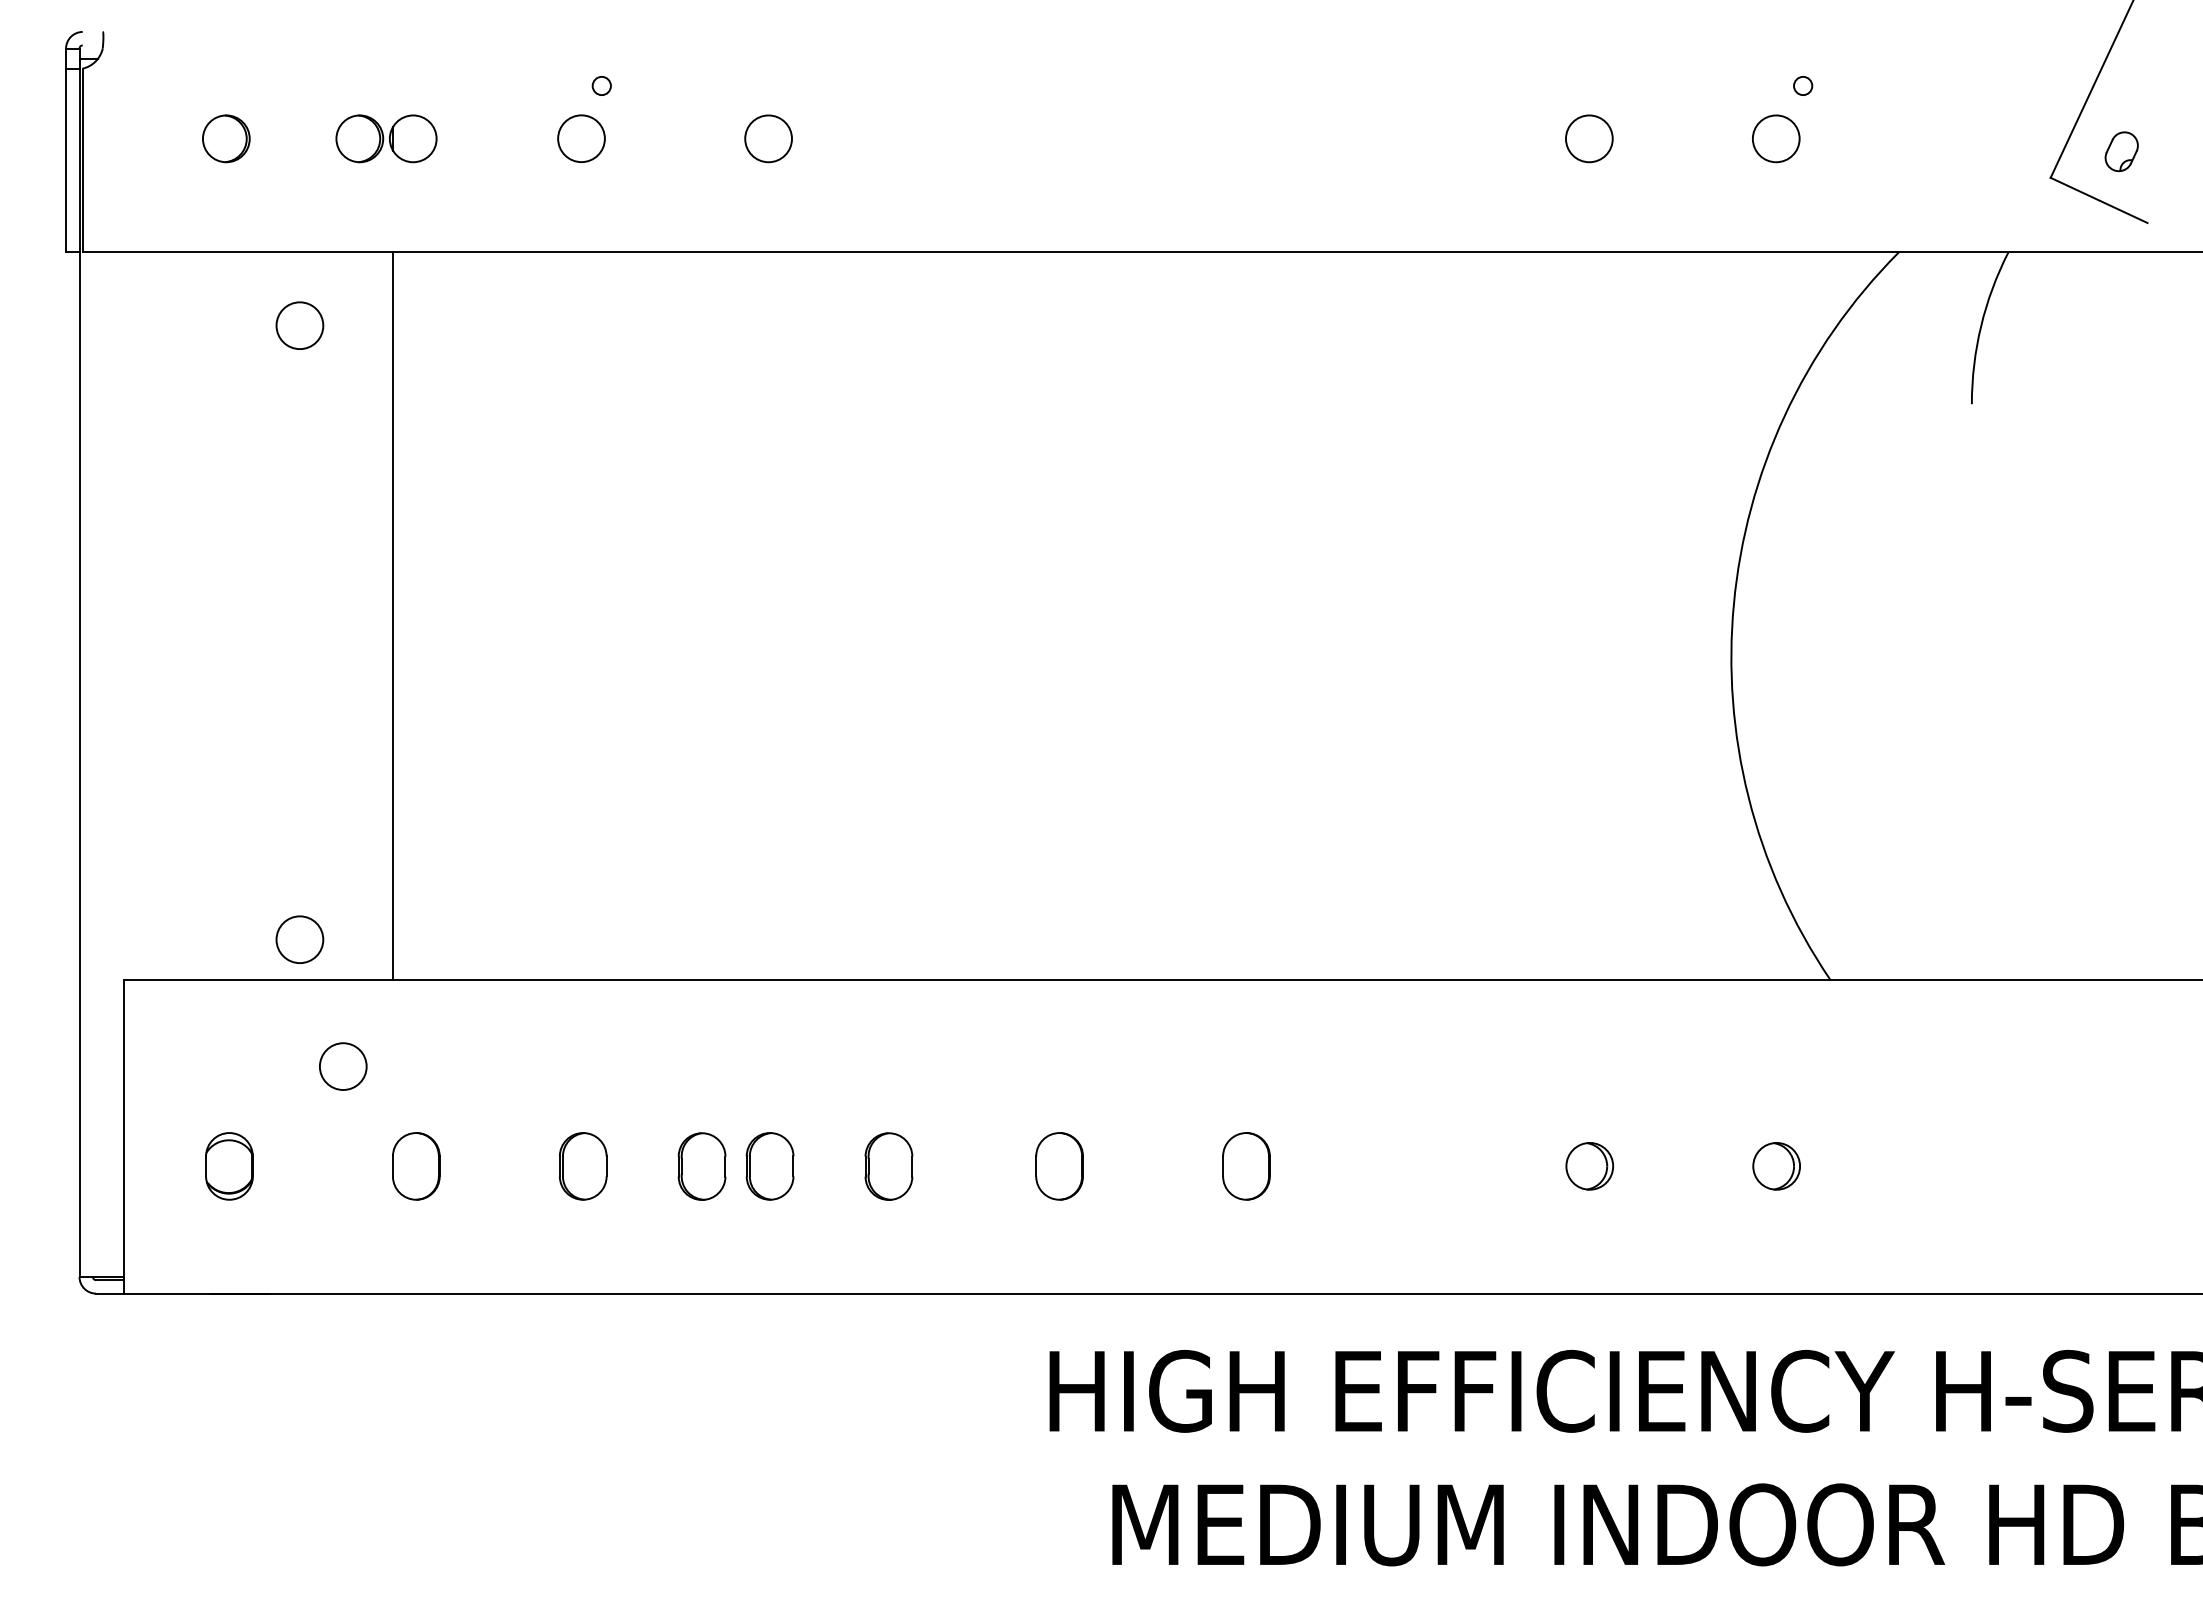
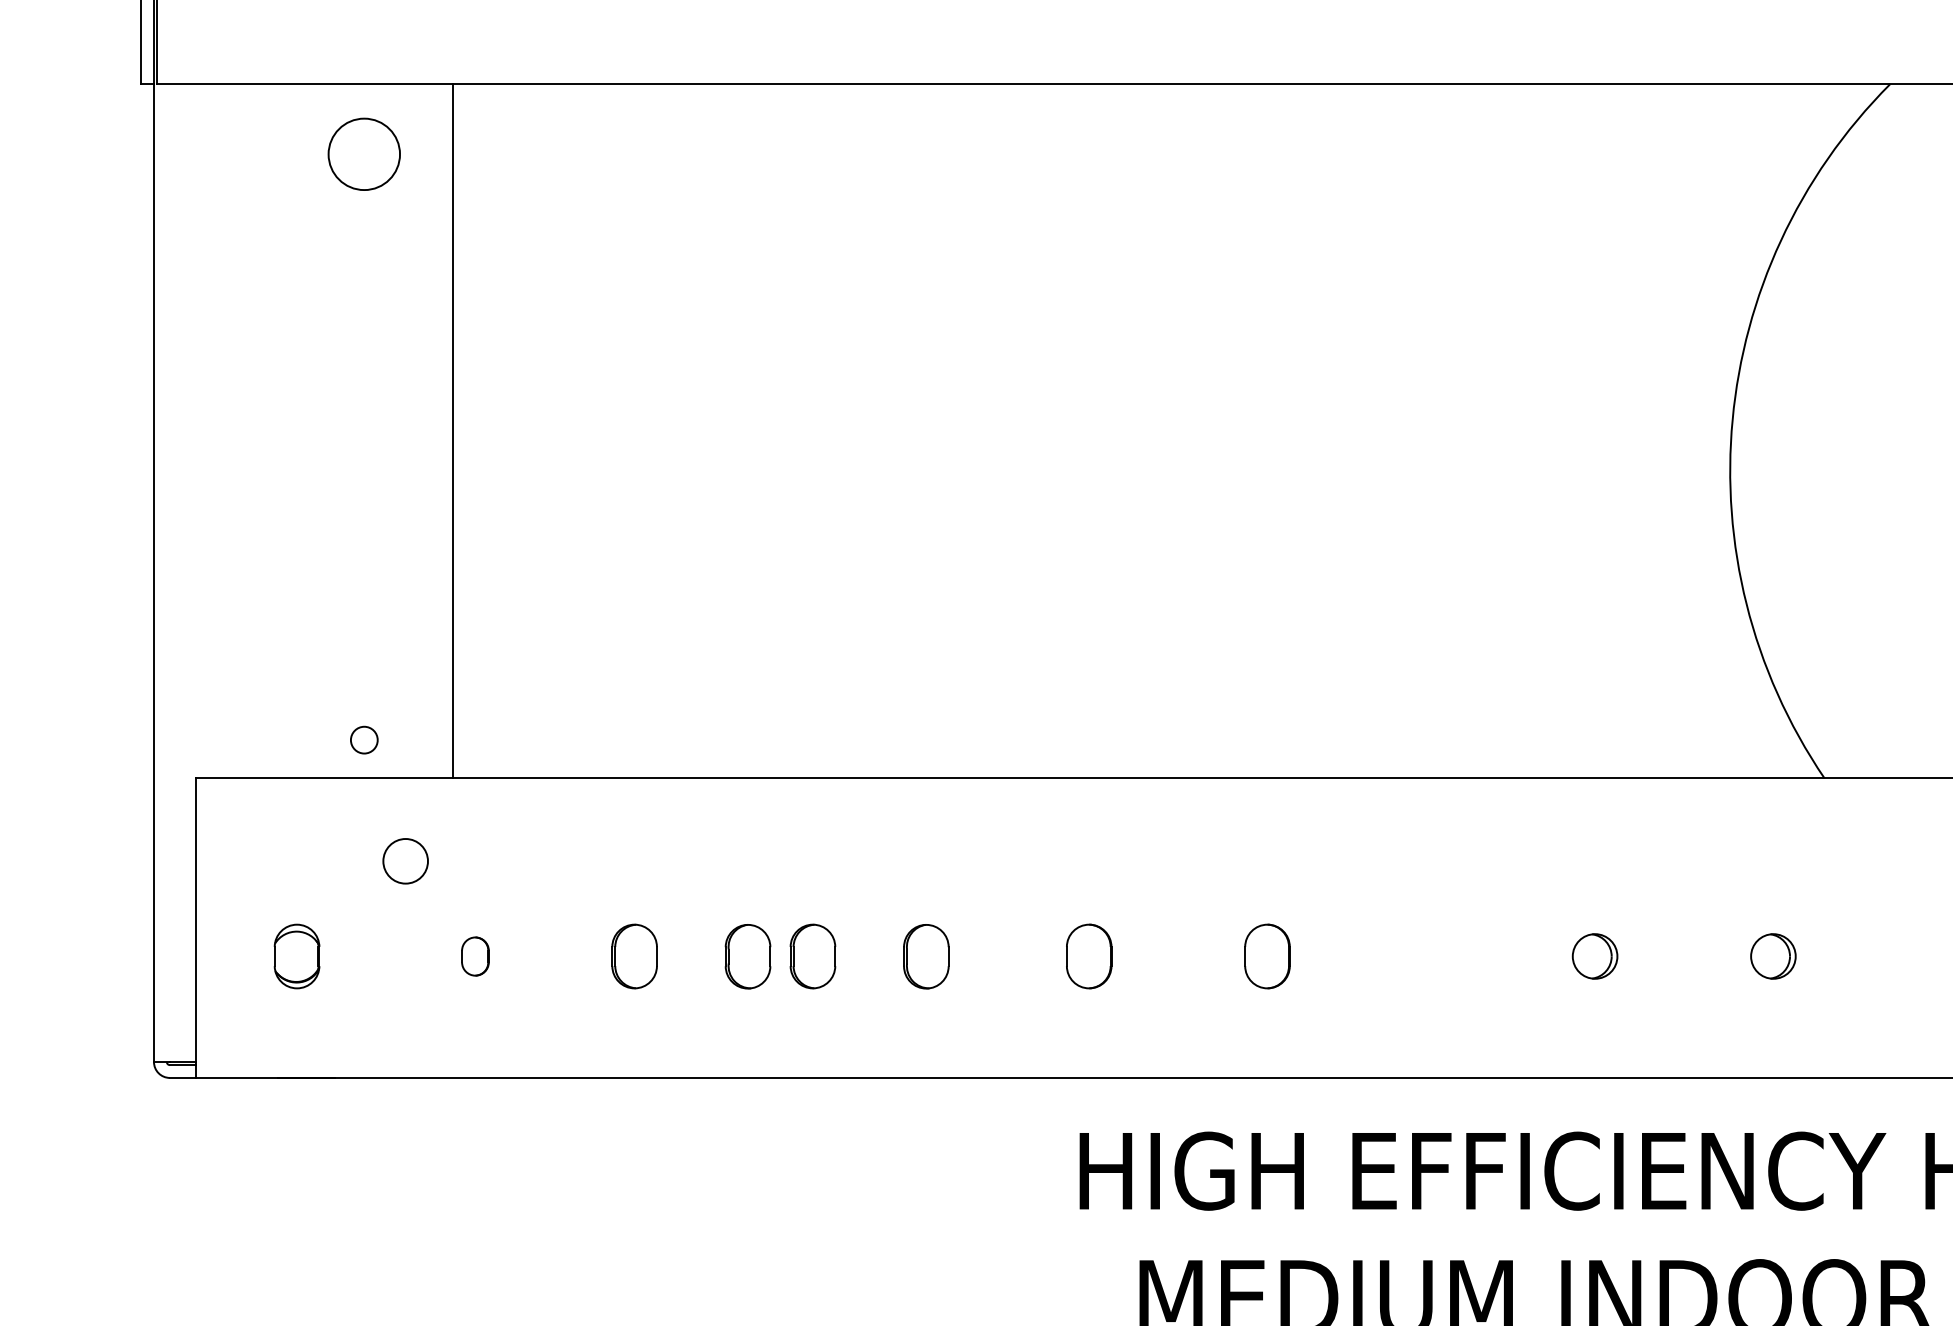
circle: (299, 325) -> (363, 154), size x1.6
circle: (299, 939) -> (363, 740), size x0.6
part: (416, 1166) -> (475, 956), size x0.6

